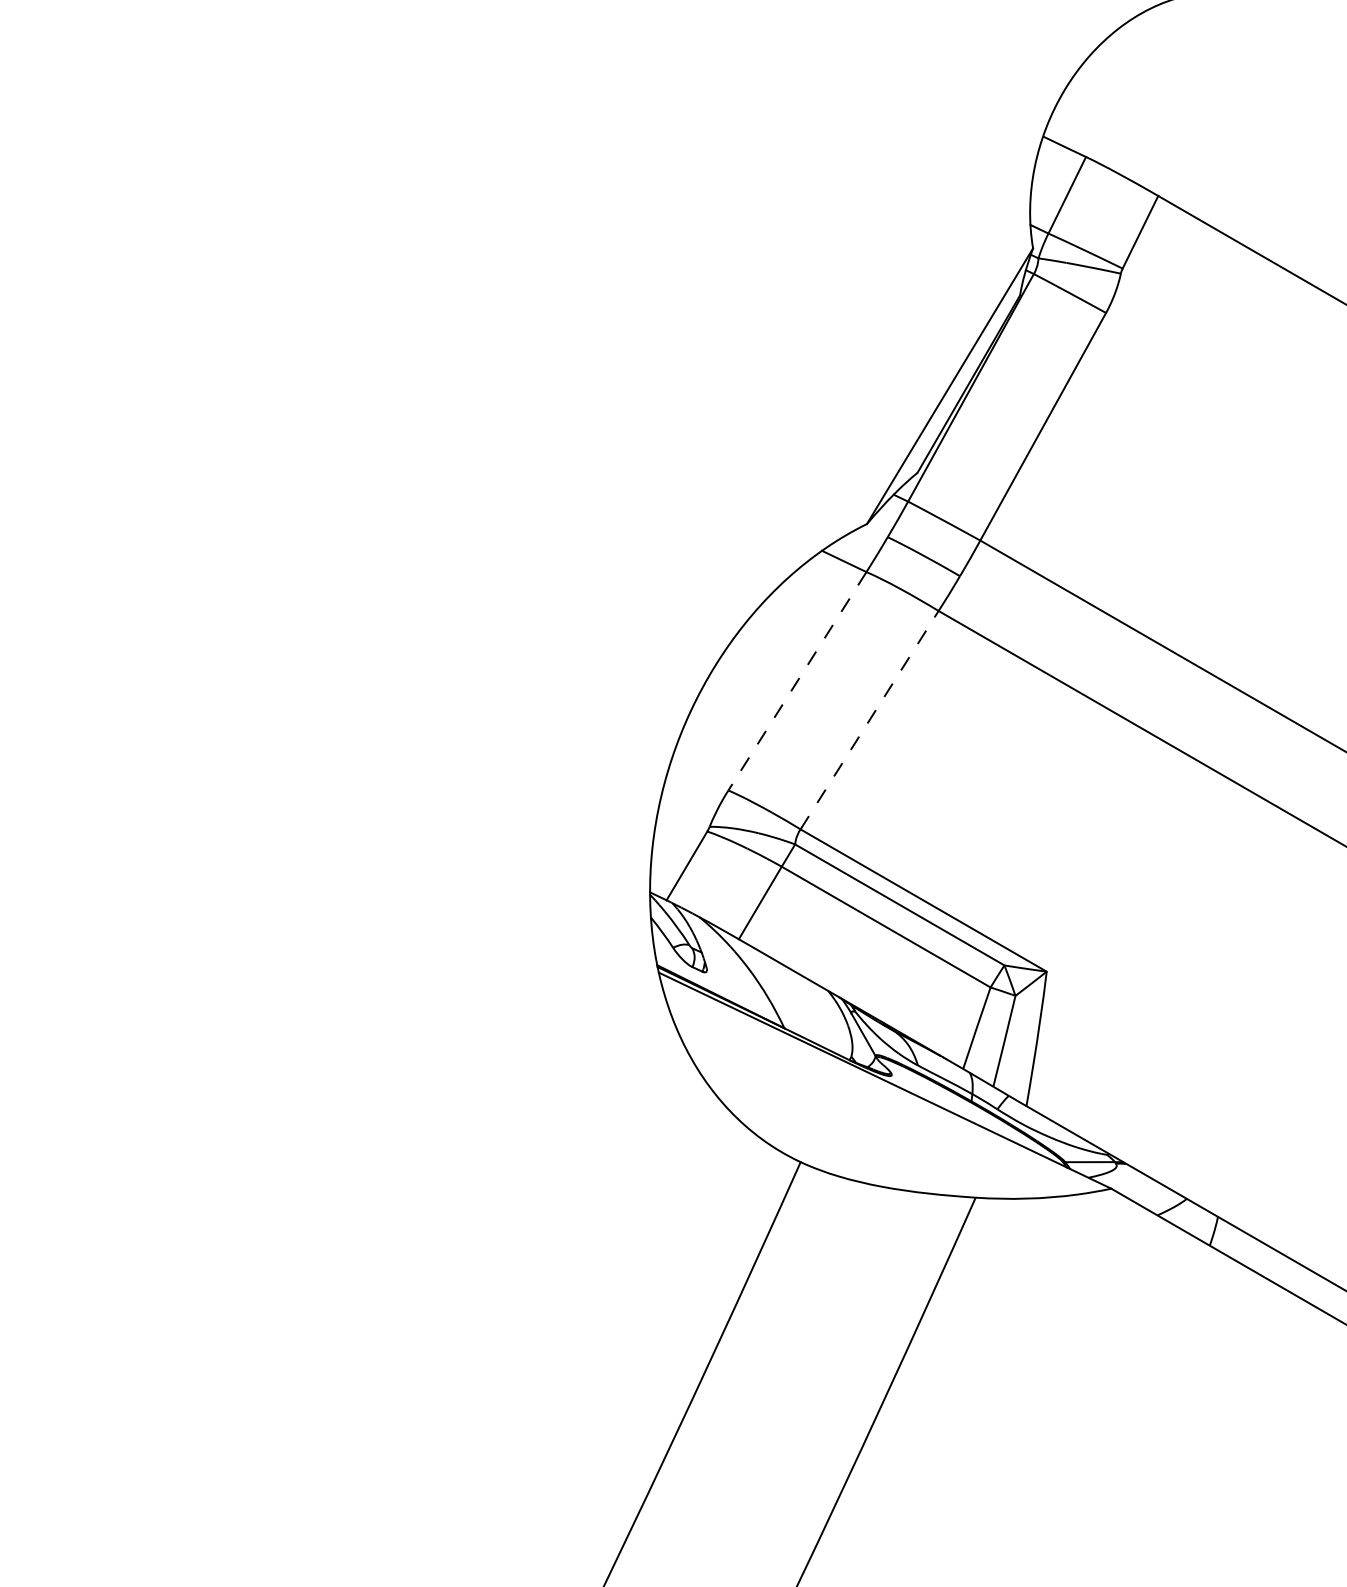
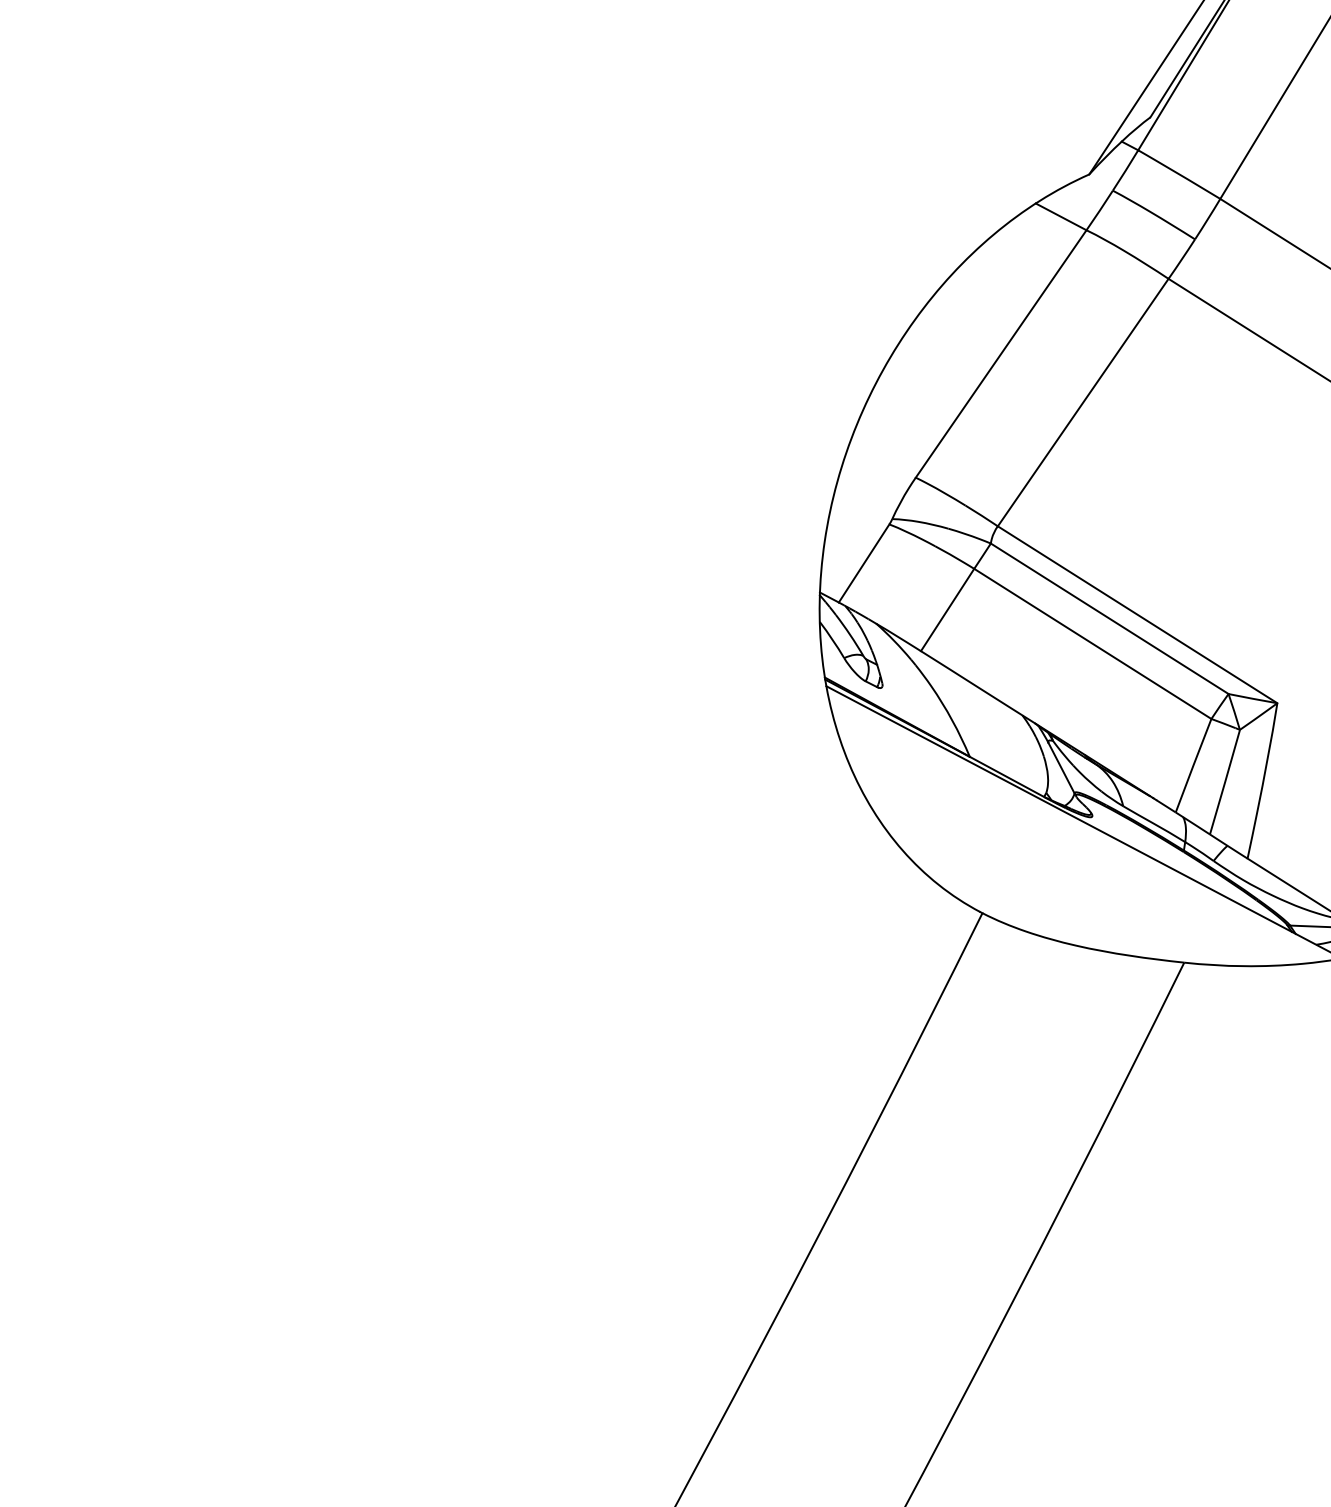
line: (797, 681) -> (1001, 354), dashed -> solid
line: (869, 719) -> (1083, 401), dashed -> solid

